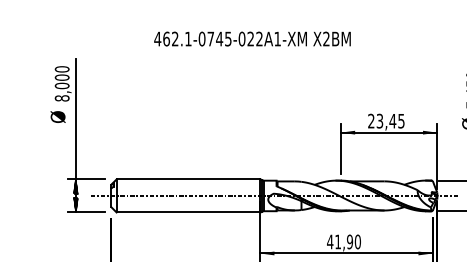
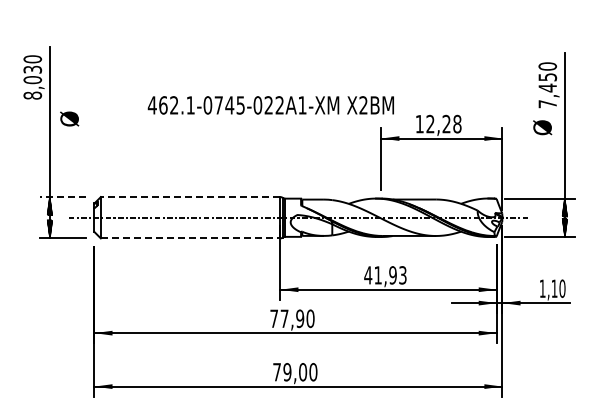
text: (252, 39) -> (270, 105), moved
text: (61, 77) -> (32, 69), 8,000 -> 8,030
text: (57, 116) -> (69, 118), moved
text: (386, 120) -> (438, 123), 23,45 -> 12,28
line: (85, 179) -> (62, 197), solid -> dashed
line: (188, 179) -> (190, 197), solid -> dashed
line: (188, 212) -> (190, 238), solid -> dashed
text: (357, 242) -> (402, 275), 41,90 -> 41,93

